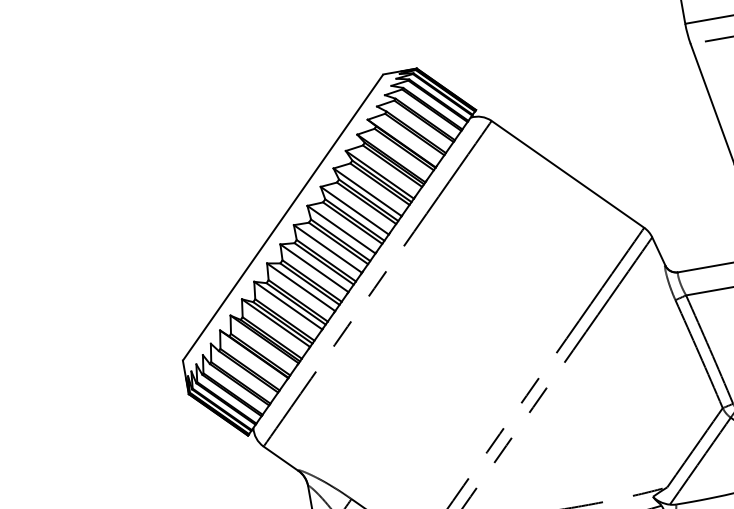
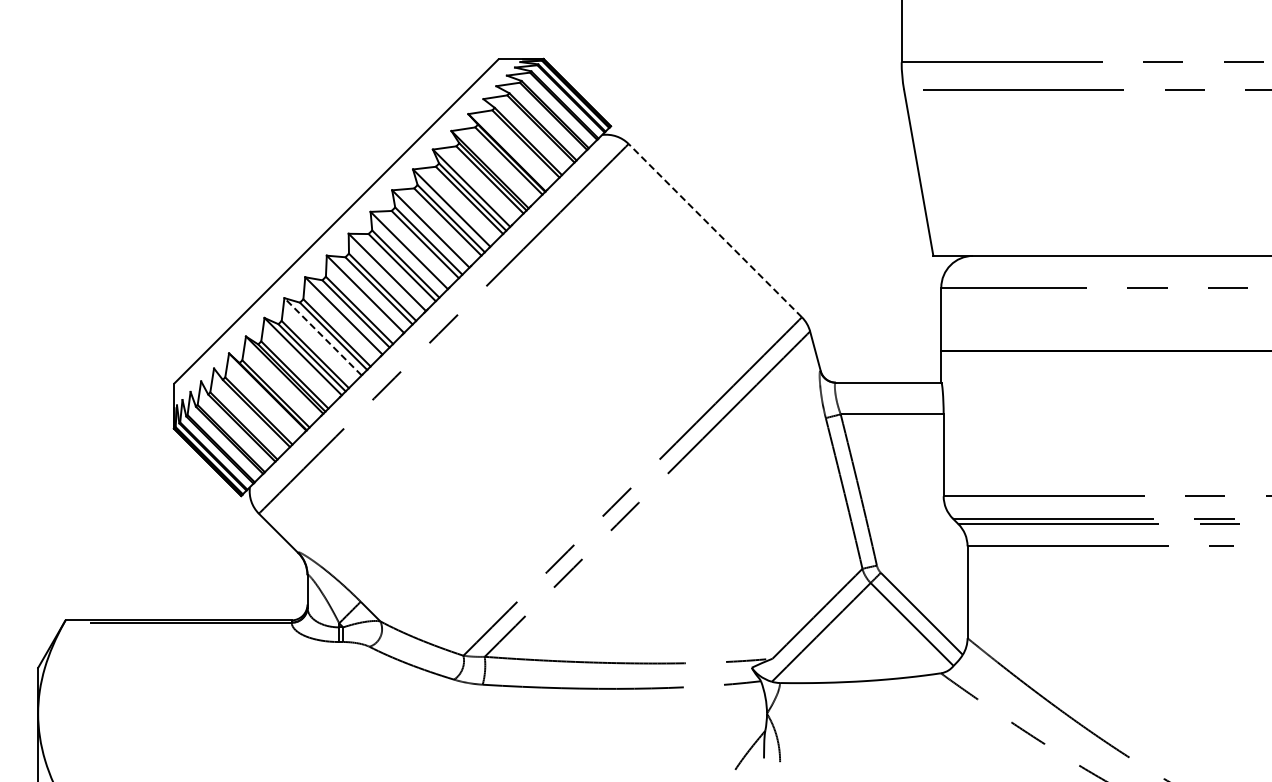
line: (568, 174) -> (715, 230), solid -> dashed
line: (288, 305) -> (323, 336), solid -> dashed

